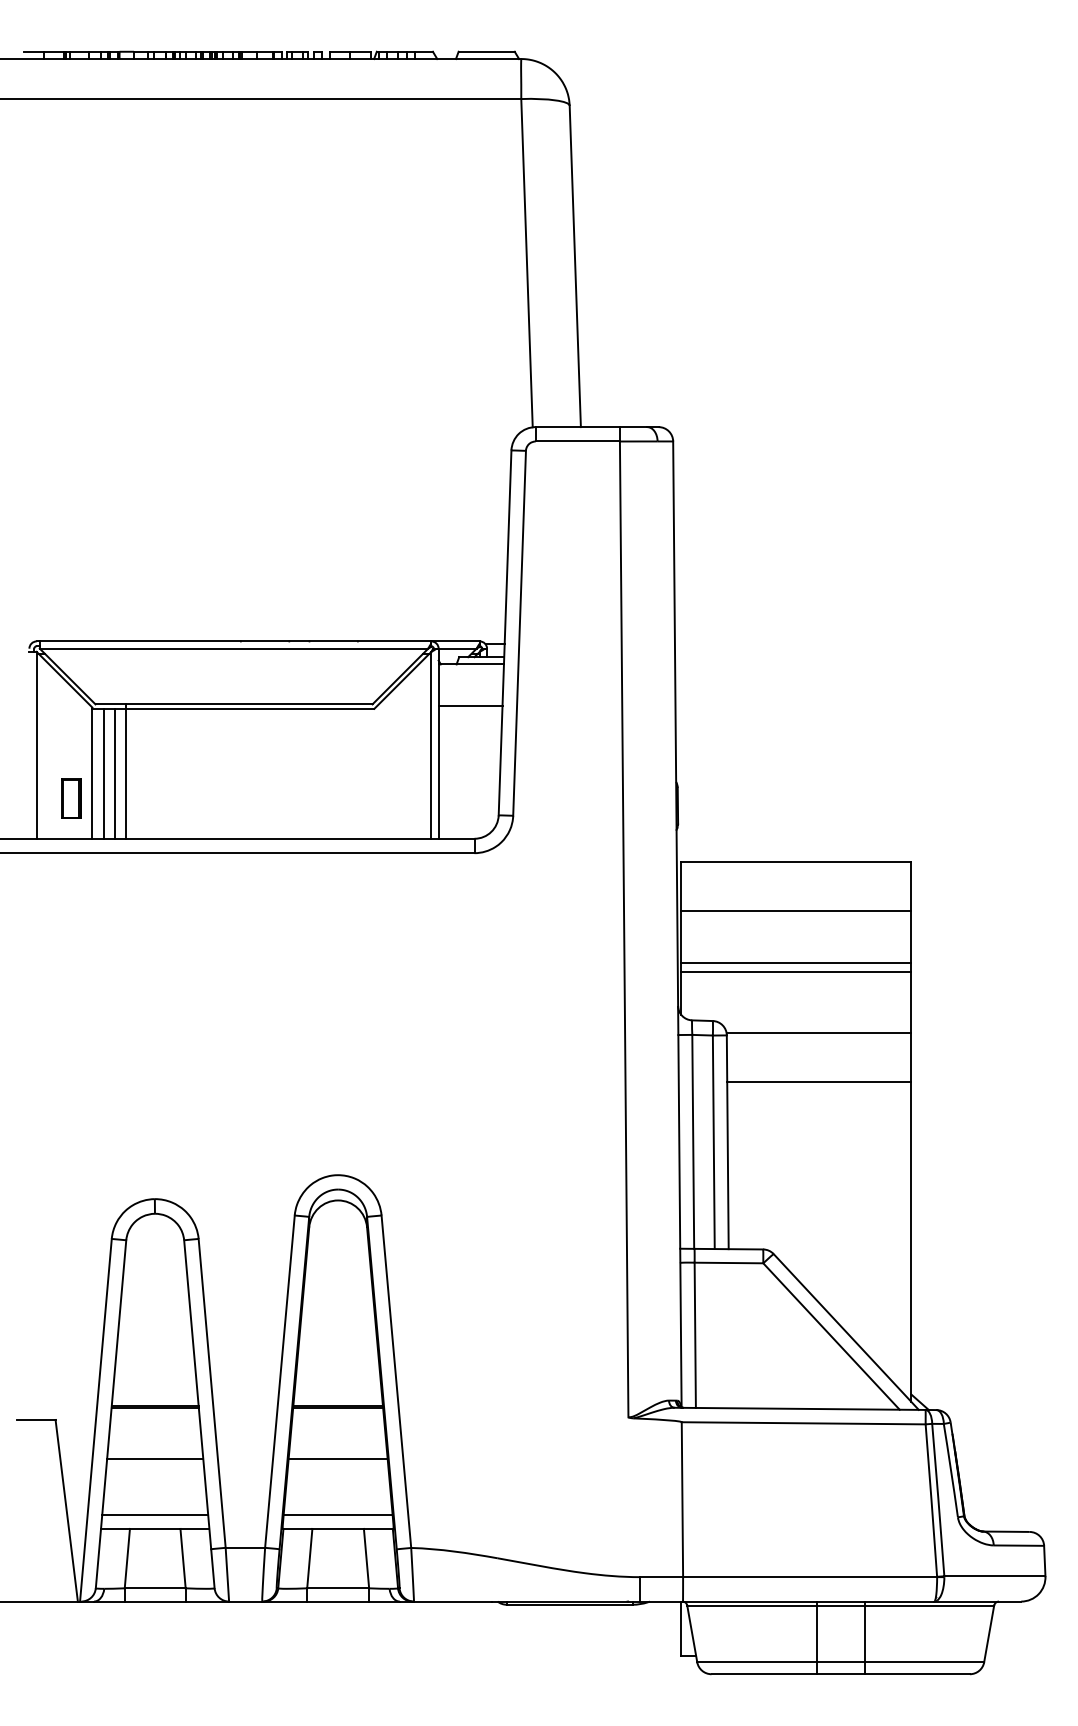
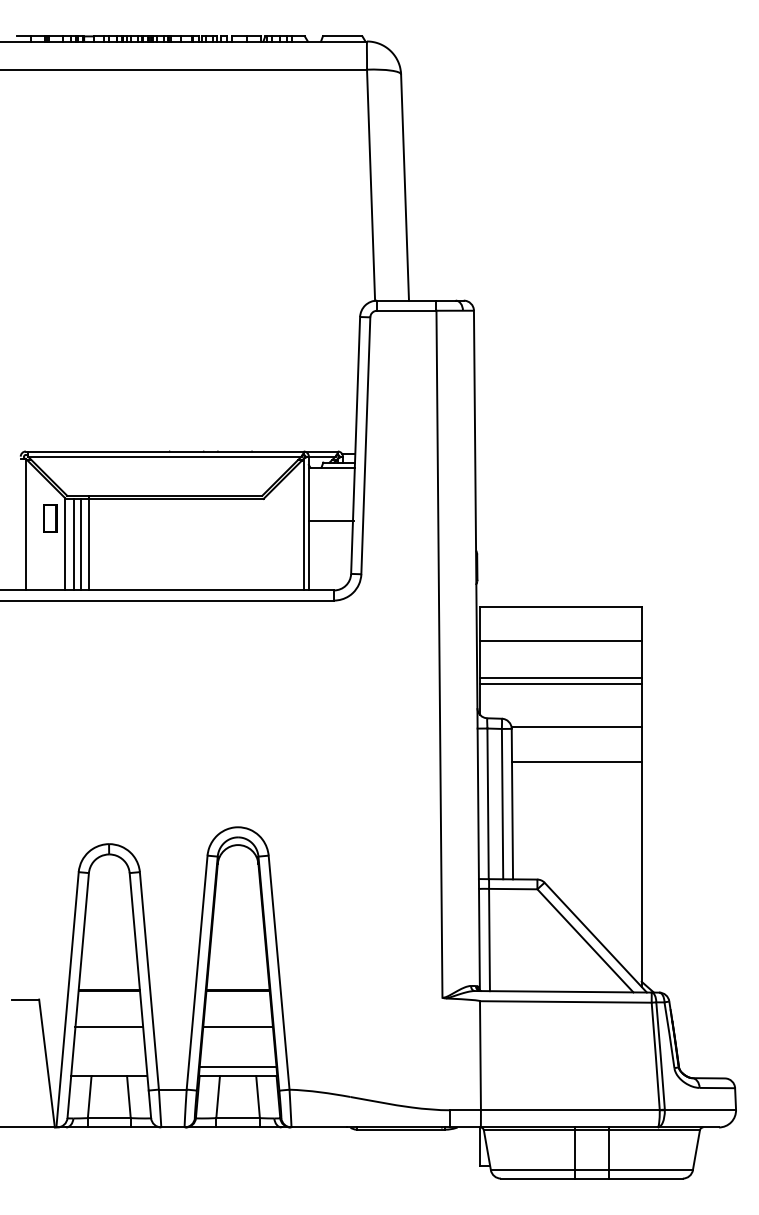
line: (470, 706) -> (331, 521), moved
part: (71, 798) -> (50, 518), moved
line: (155, 1515) -> (109, 1066), removed

